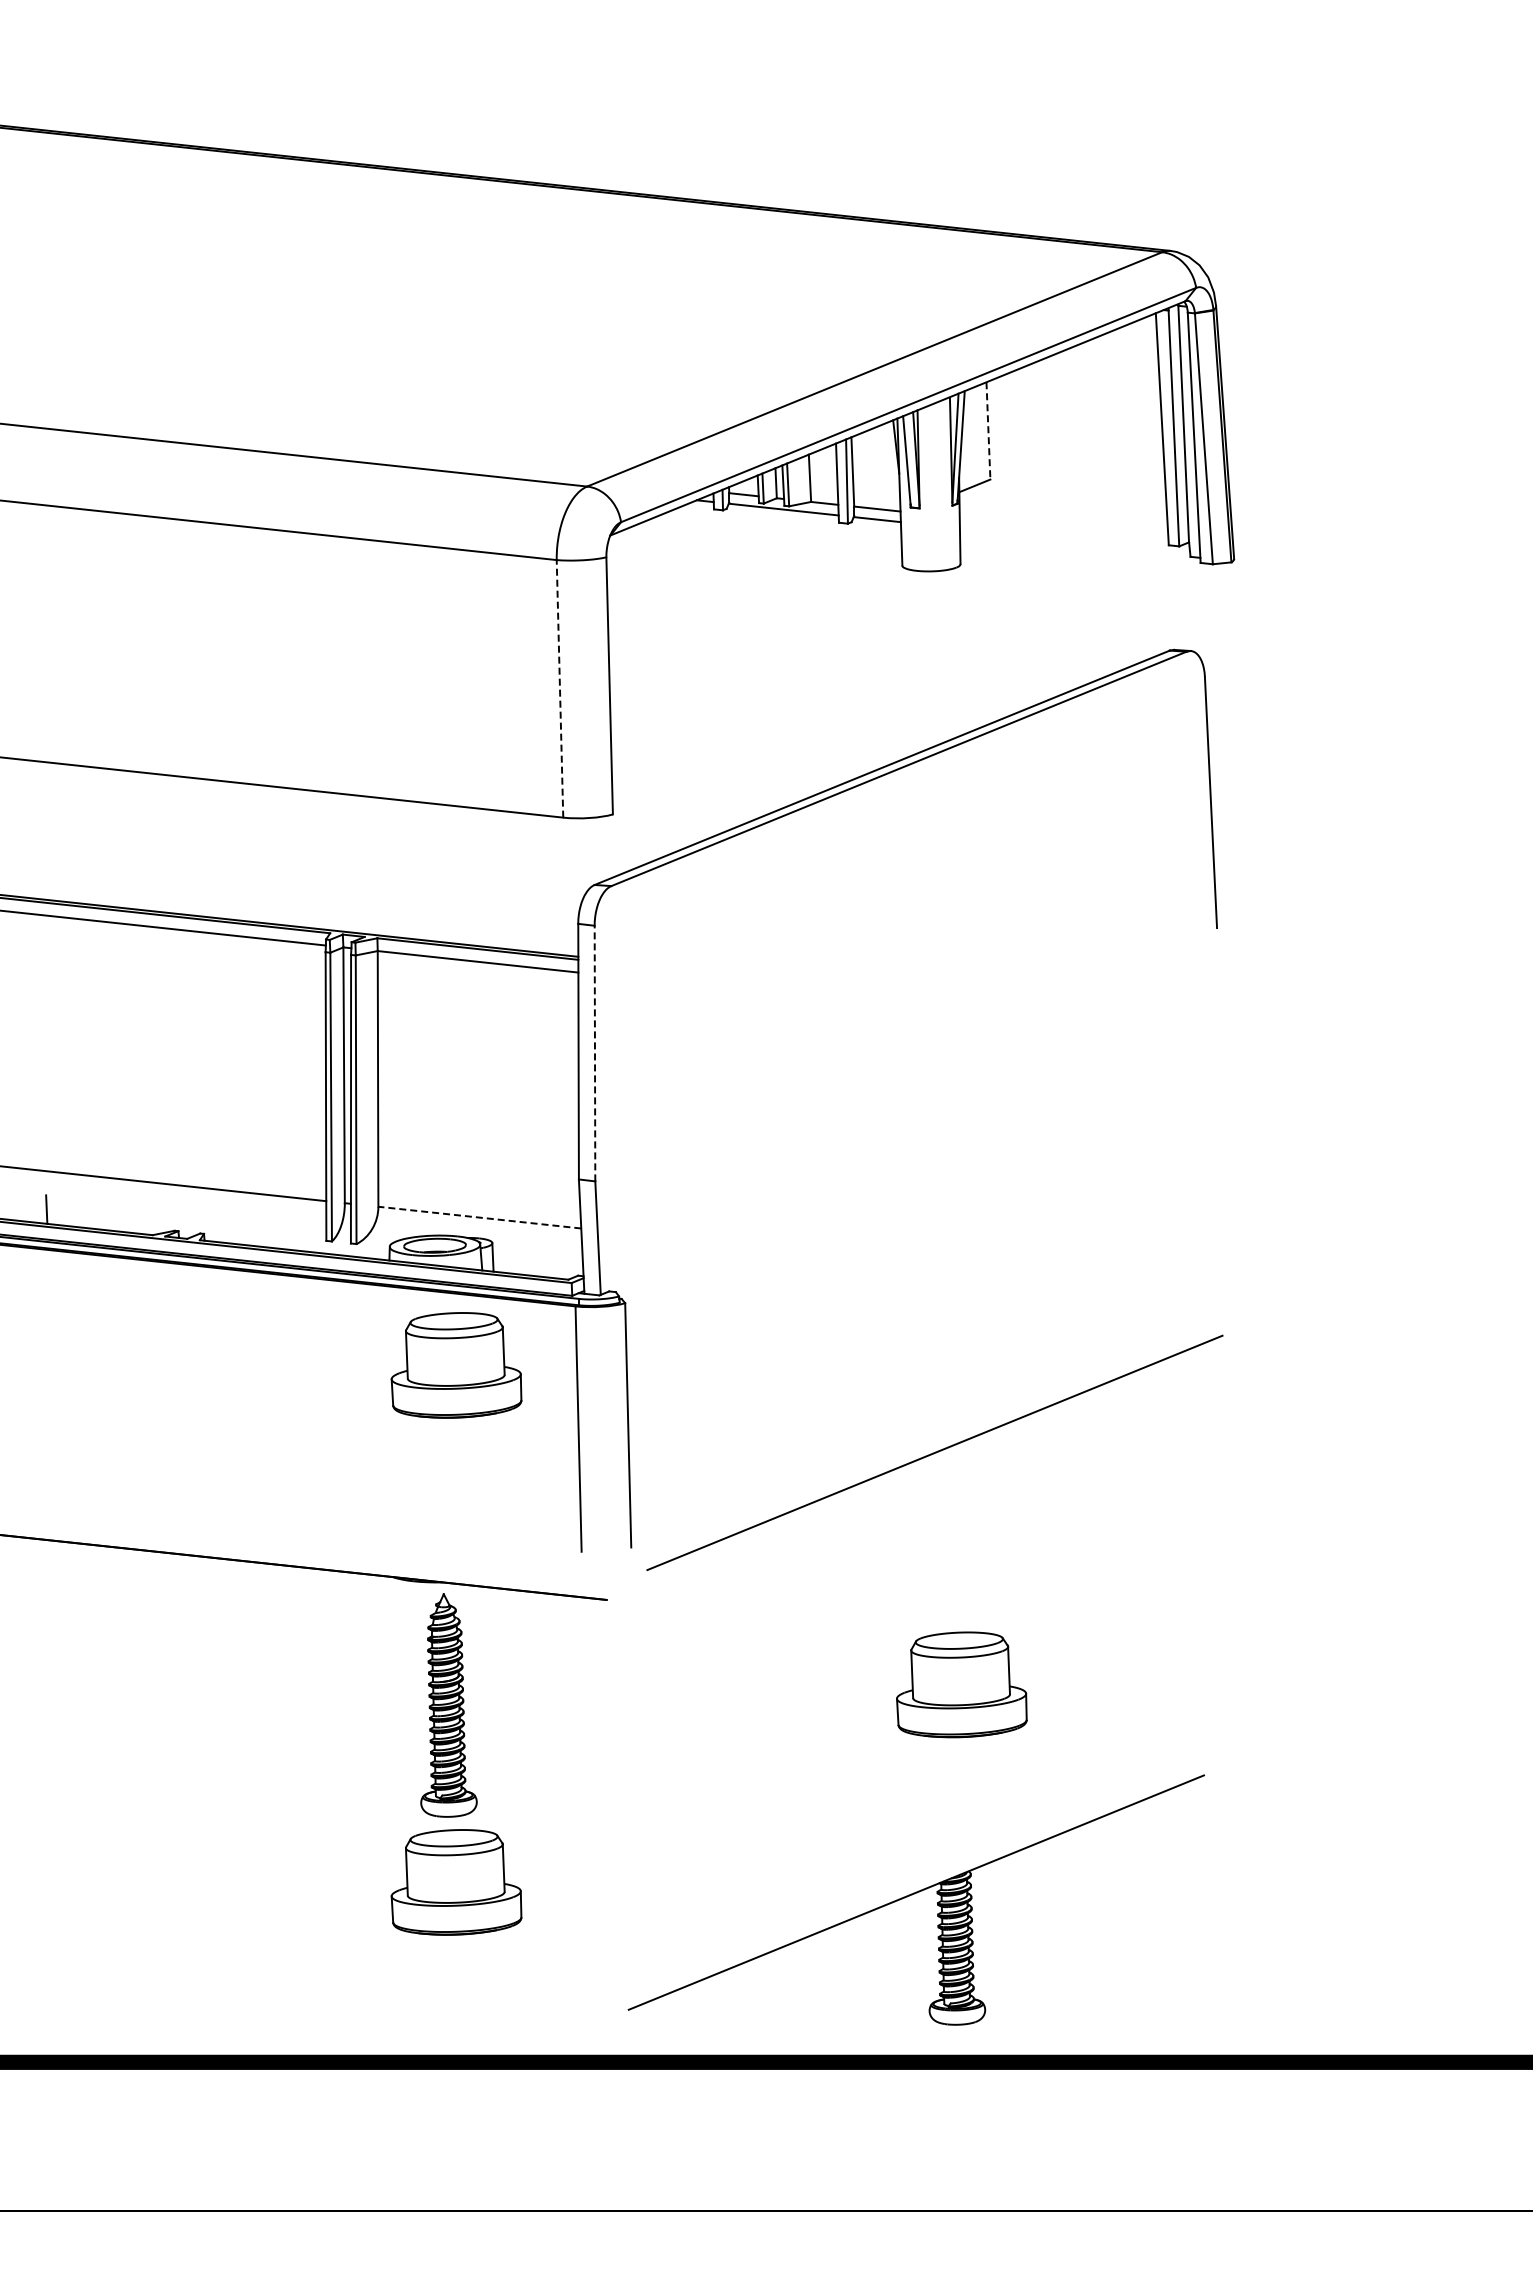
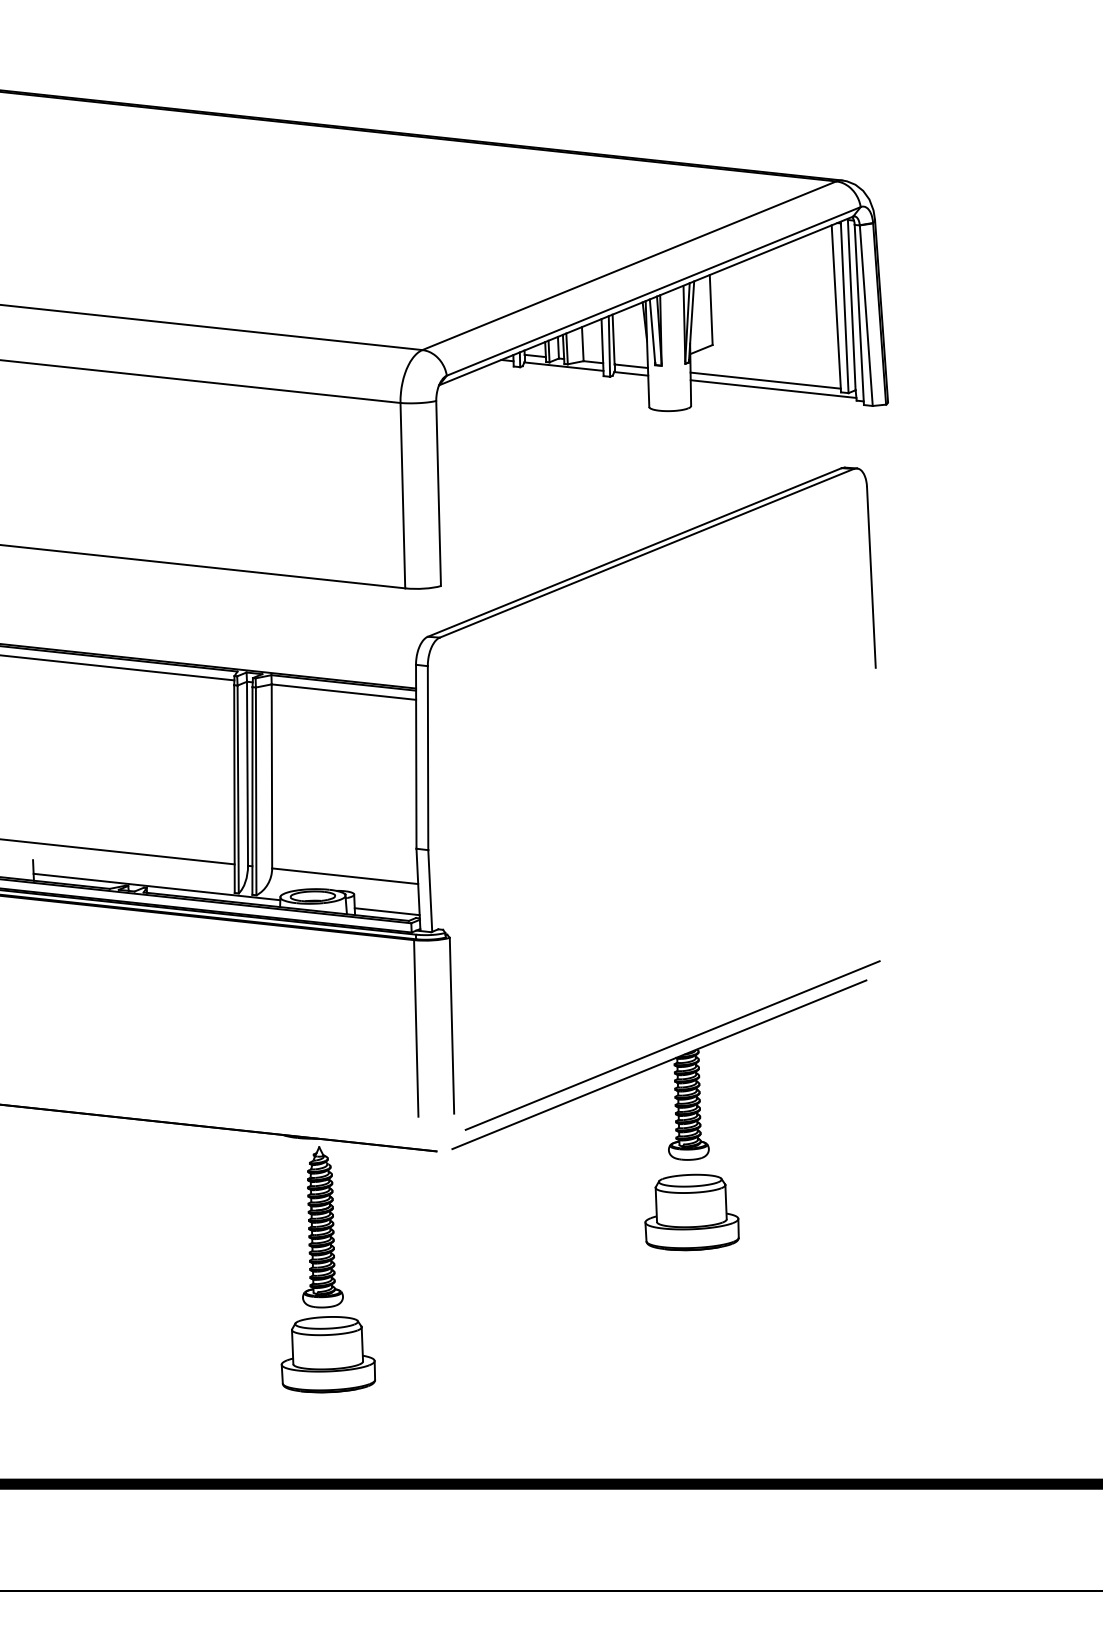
line: (988, 430) -> (711, 309), dashed -> solid
line: (1063, 528) -> (765, 380), added
line: (1074, 540) -> (773, 388), added
line: (559, 688) -> (402, 495), dashed -> solid
line: (594, 1053) -> (427, 758), dashed -> solid
line: (479, 1217) -> (344, 876), dashed -> solid
line: (217, 1232) -> (156, 886), added
line: (538, 1266) -> (387, 911), added
part: (456, 1365) -> (328, 982), removed
part: (915, 1899) -> (658, 1069), moved

